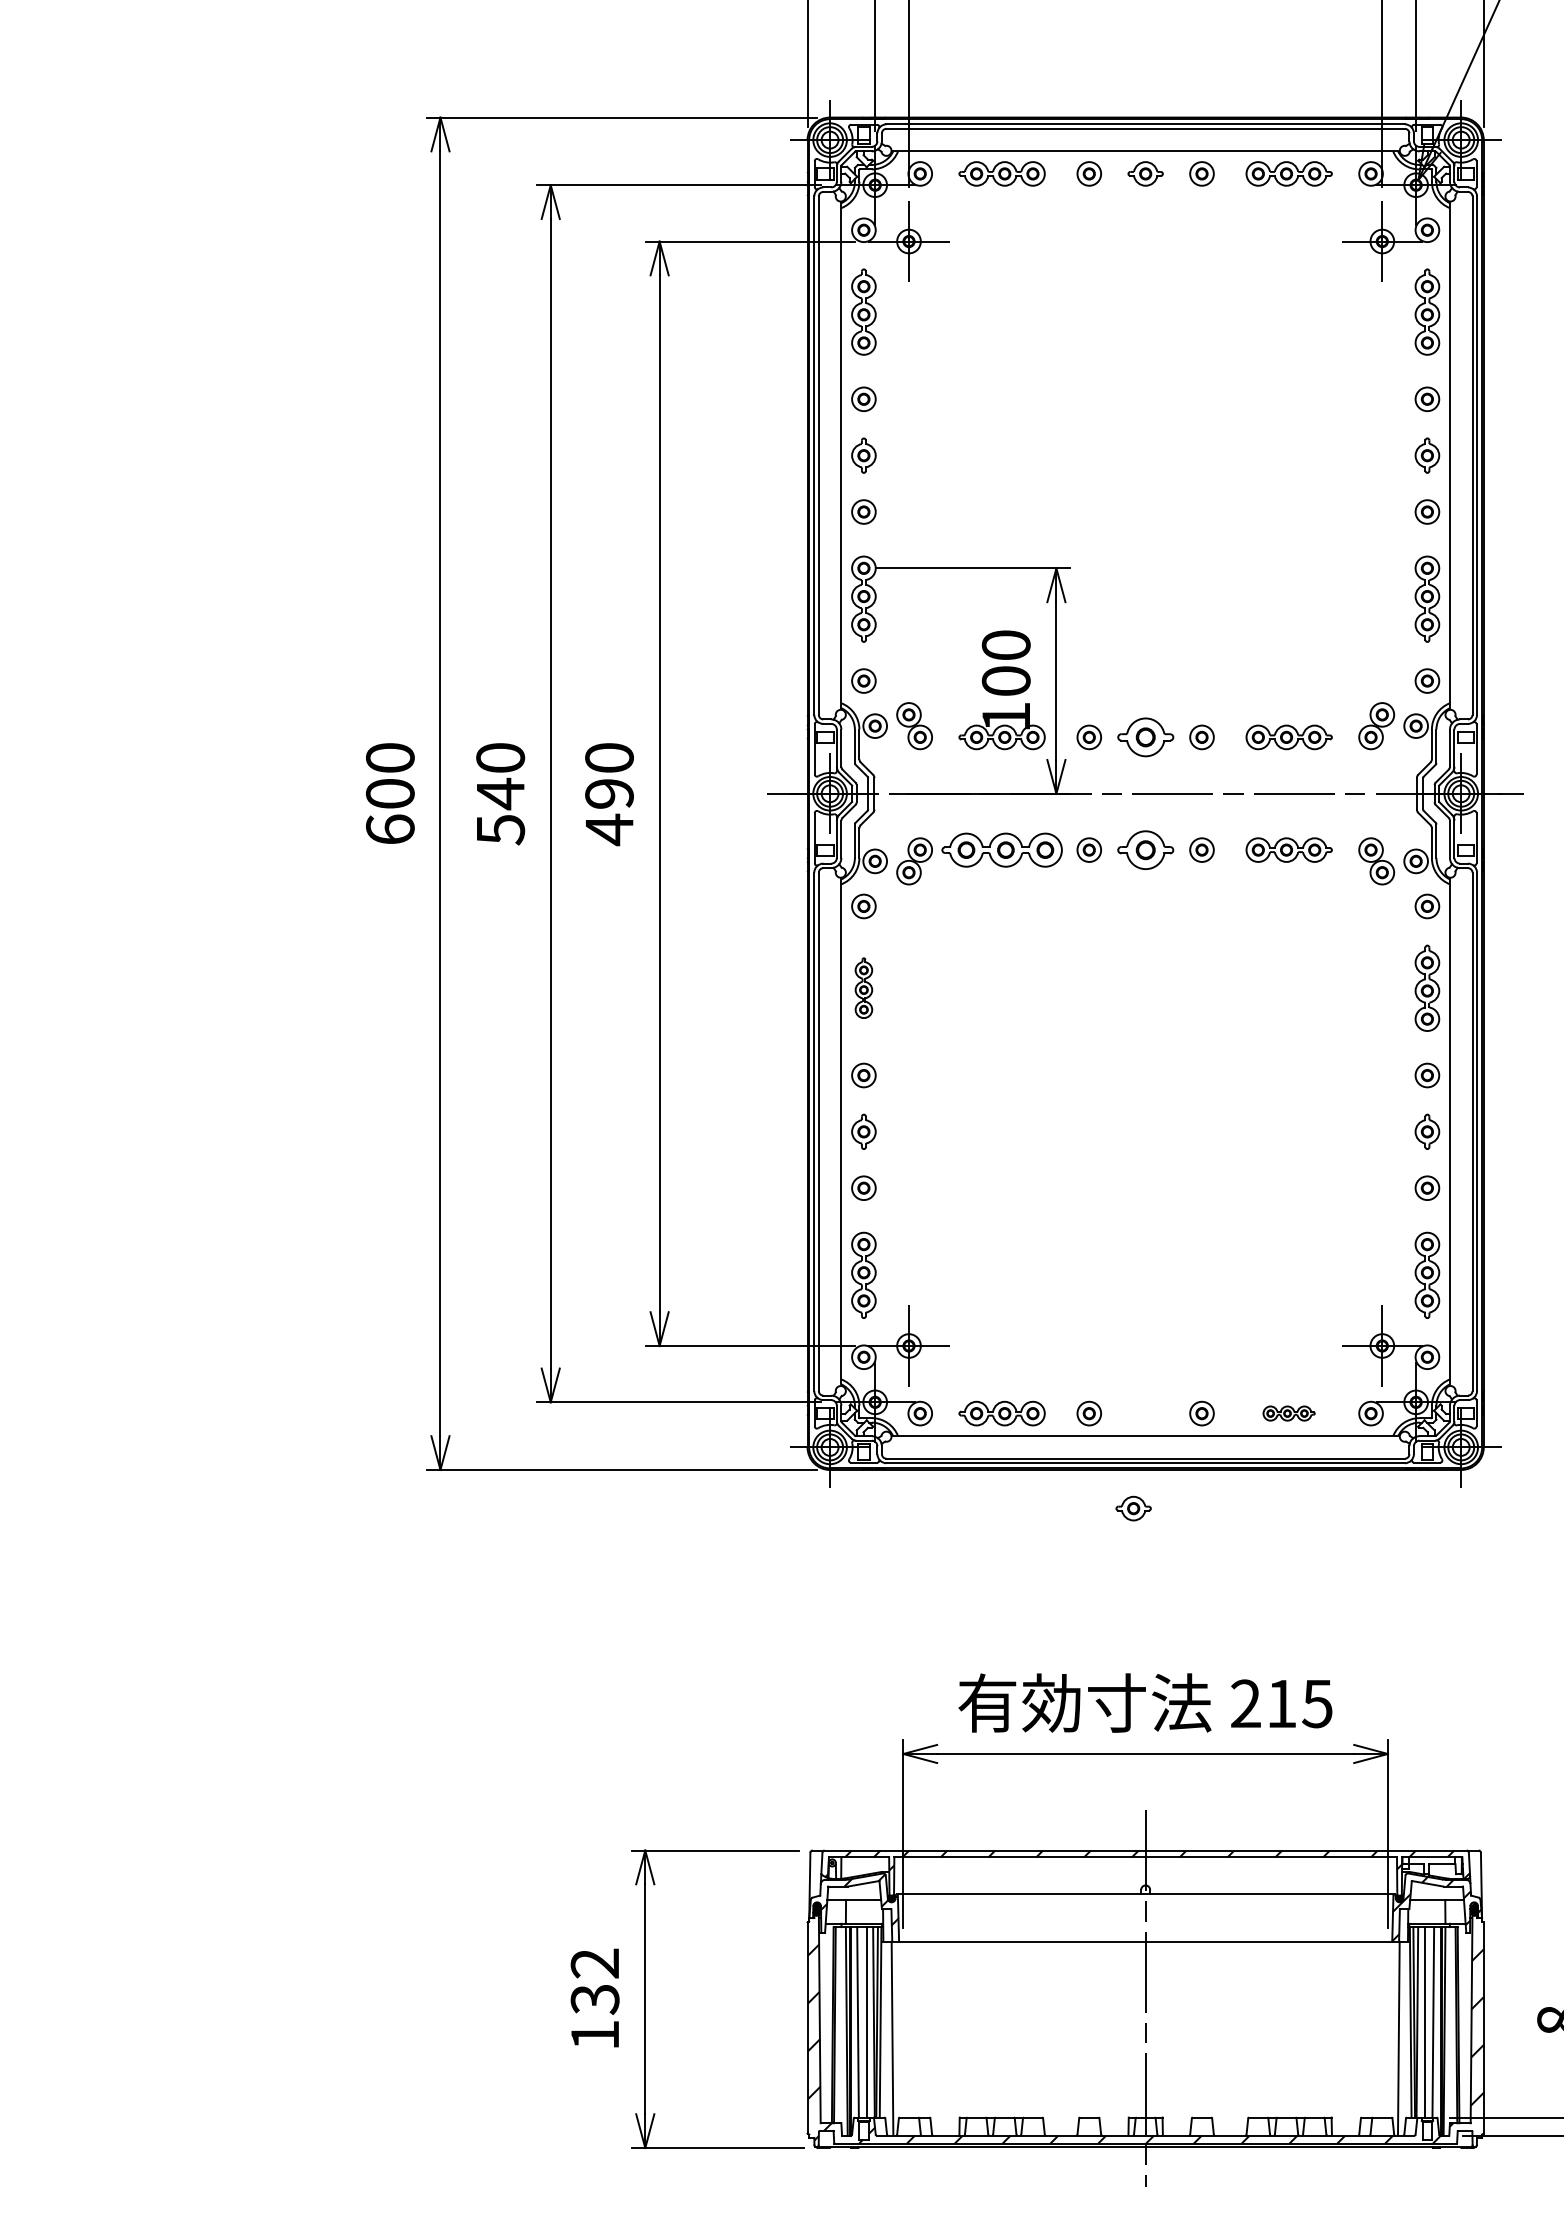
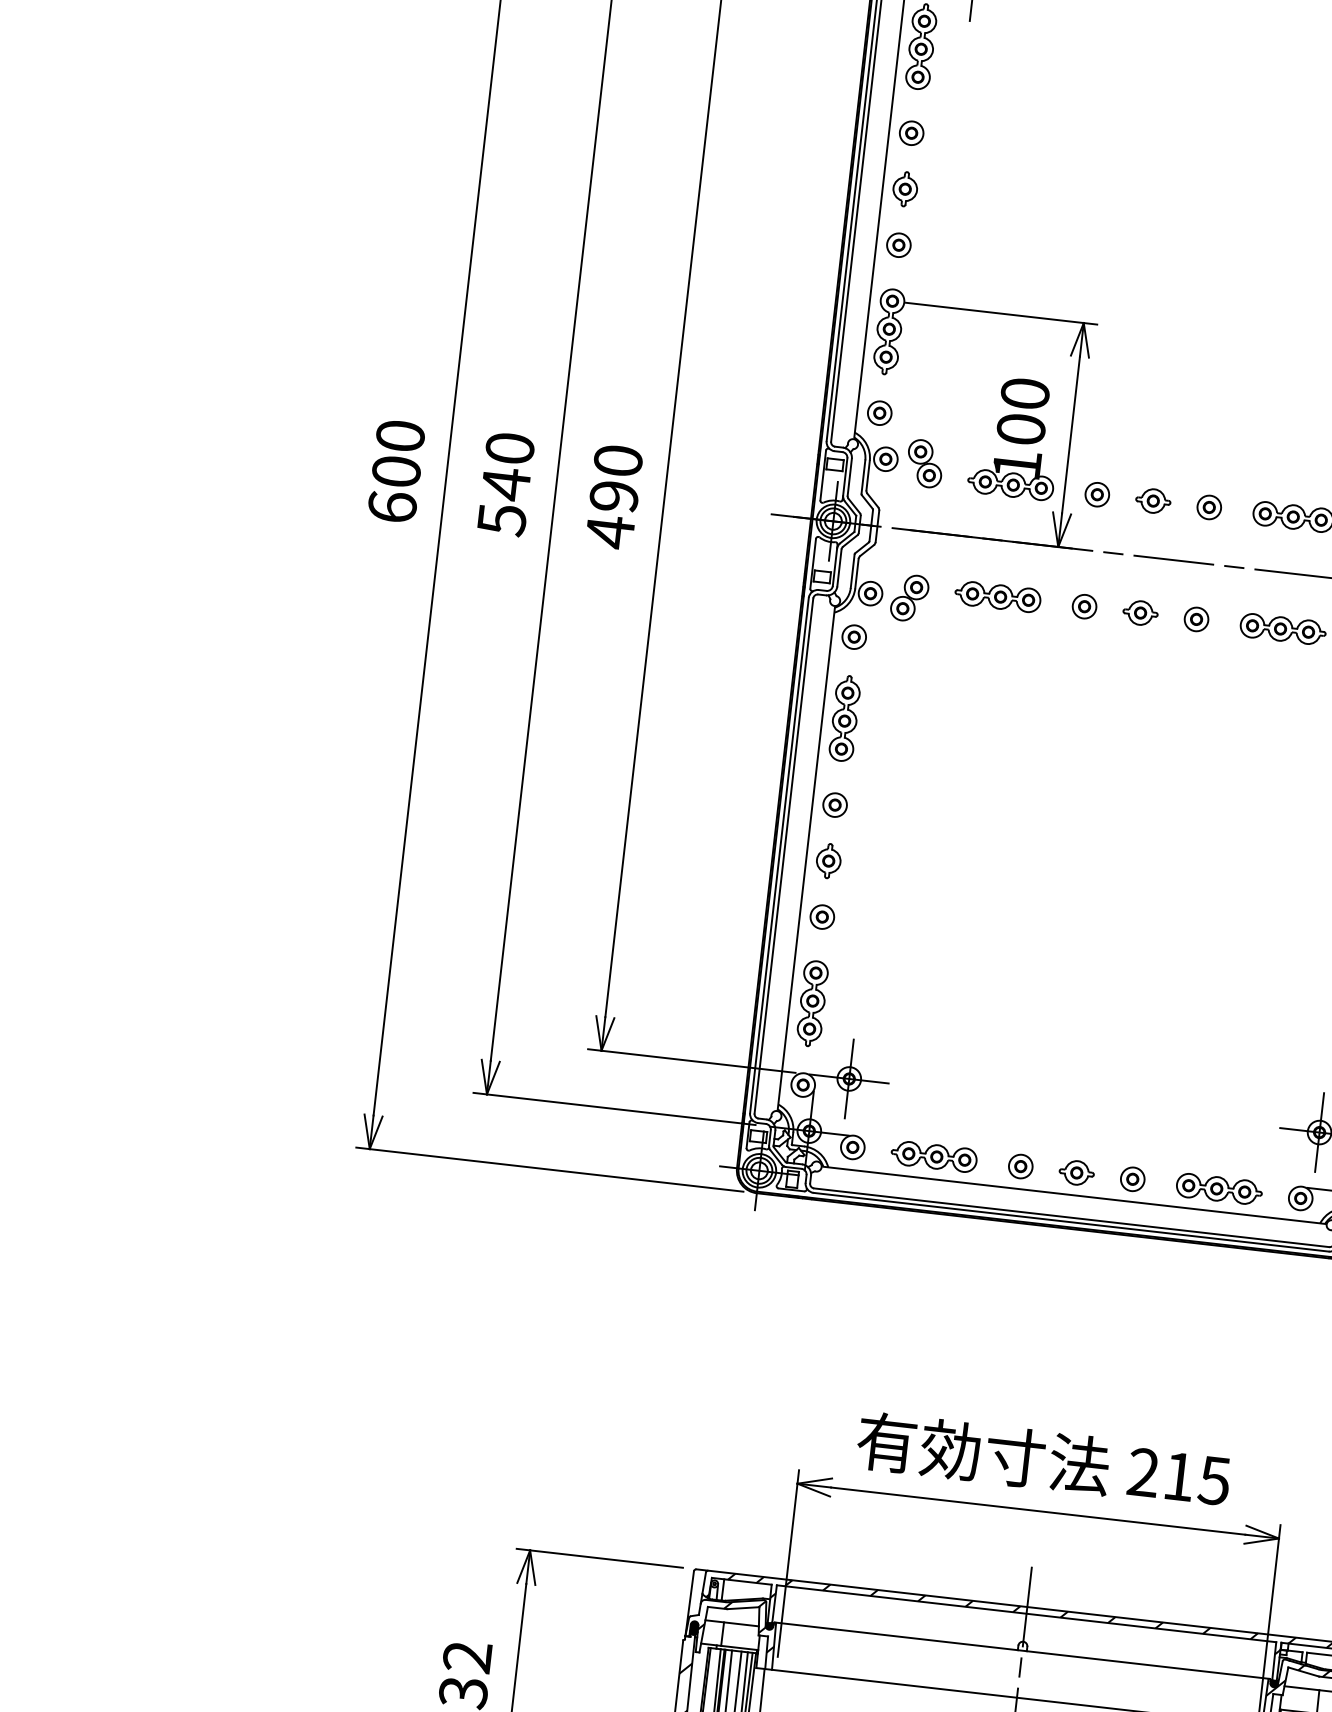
part: (1145, 737) -> (1153, 501), size x0.62
part: (1001, 849) -> (997, 596), size x0.71
part: (1145, 849) -> (1140, 612), size x0.62
part: (863, 987) -> (844, 717), size x1.43
part: (1288, 1413) -> (1218, 1188), size x1.67
part: (1133, 1508) -> (1076, 1172), moved

